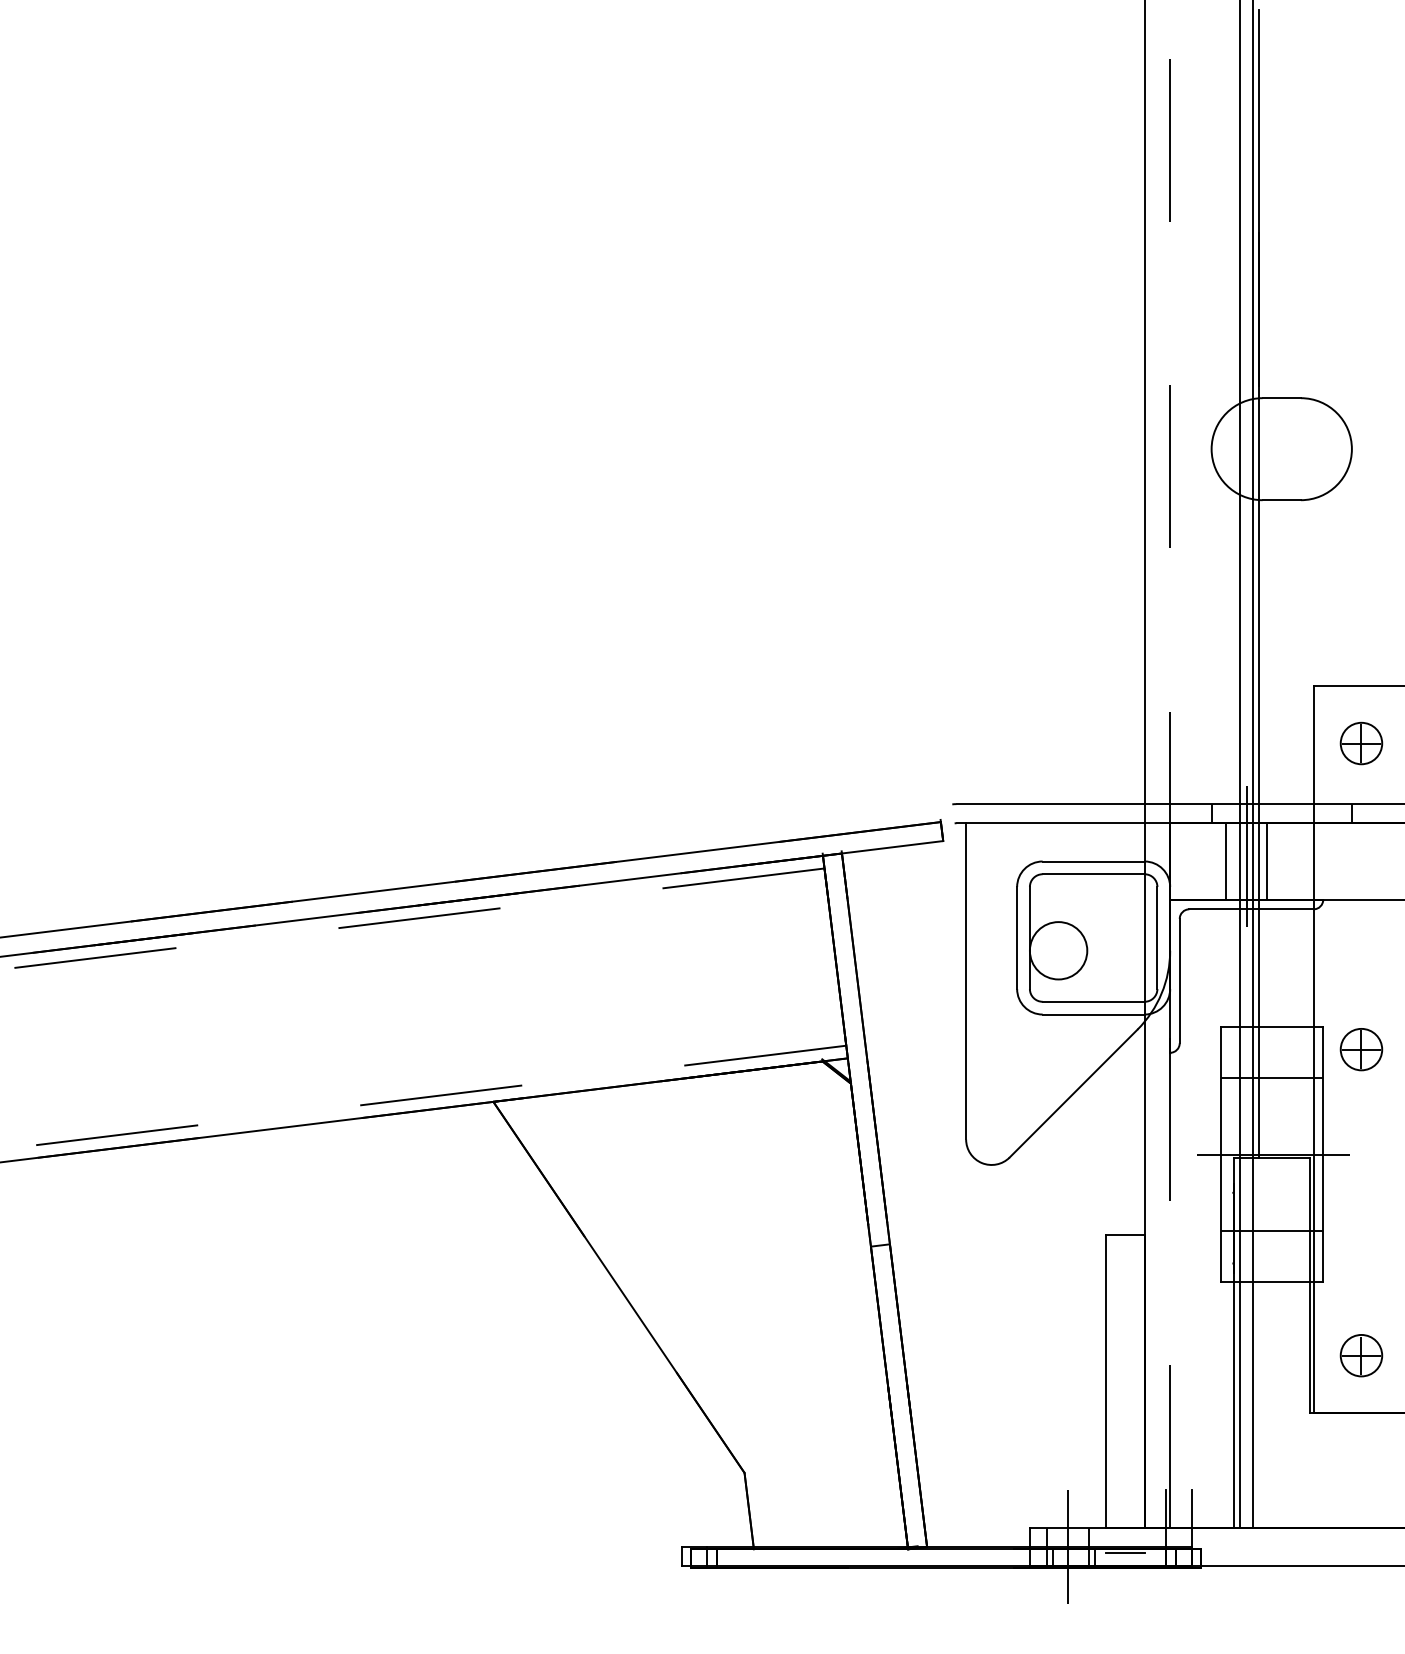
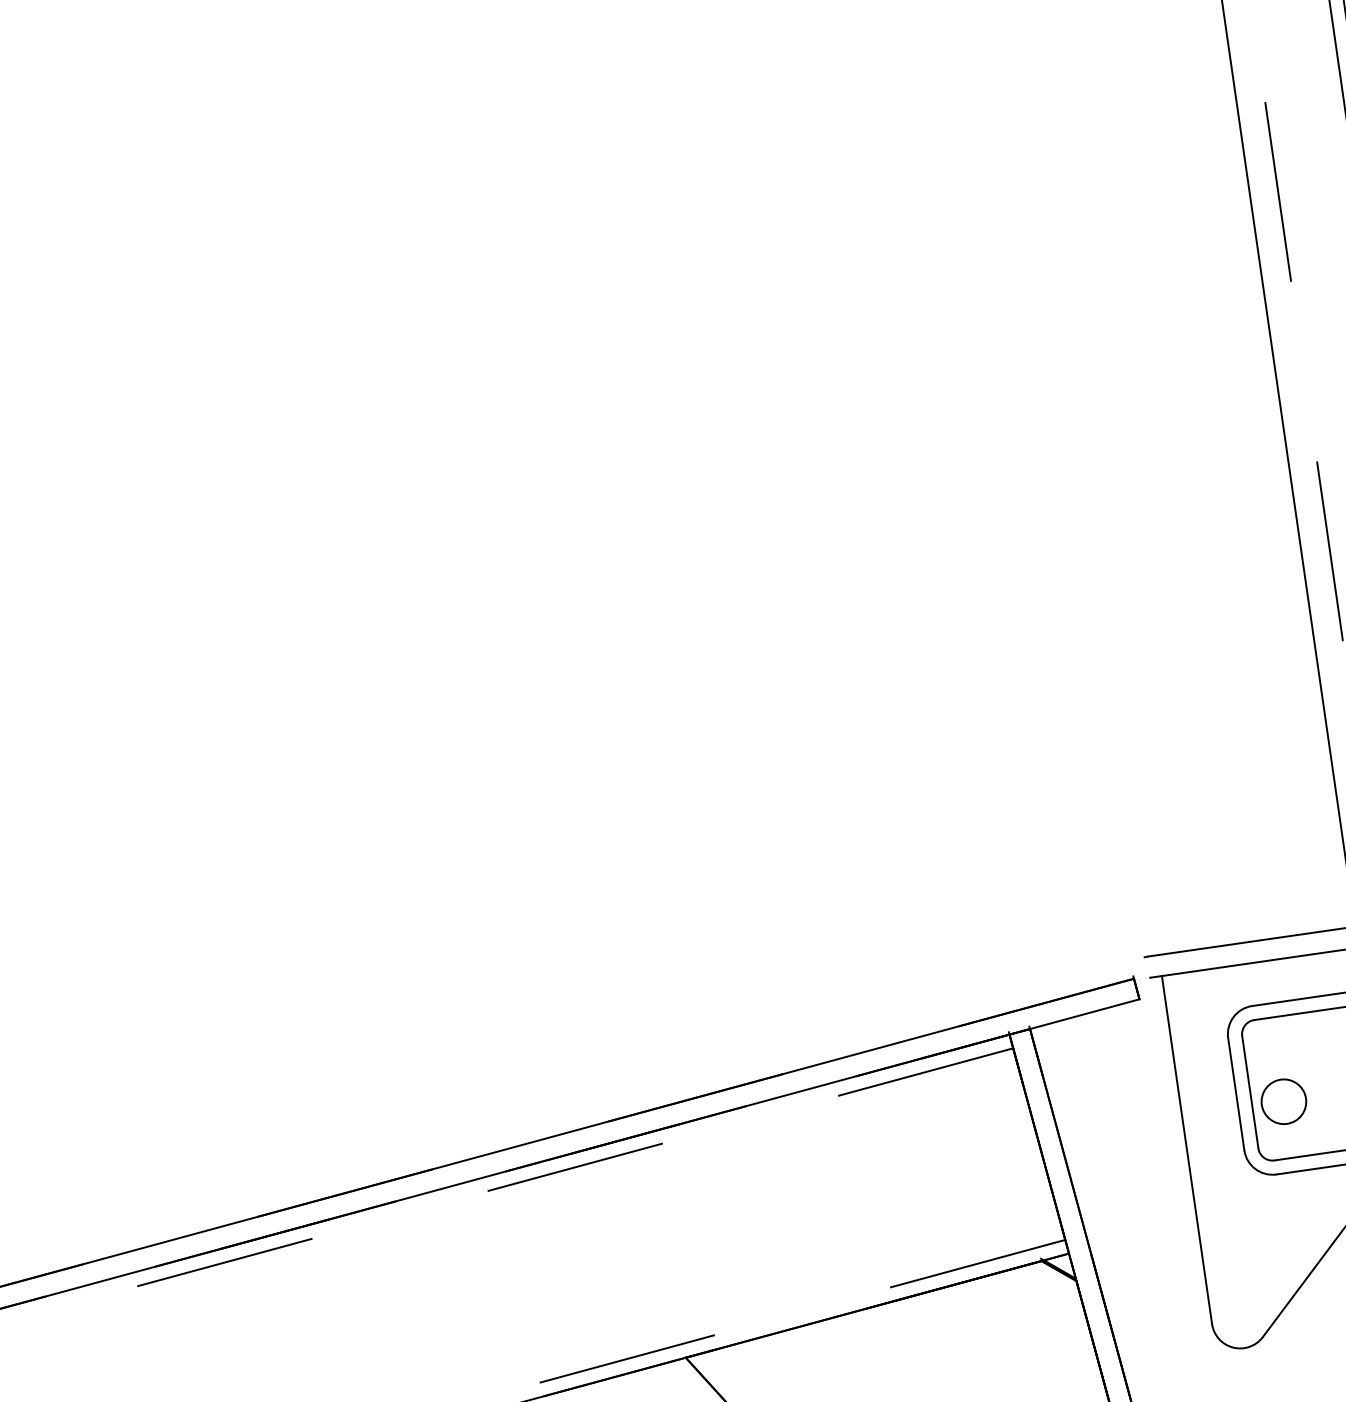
circle: (1058, 950) -> (1283, 1101), size x0.7

